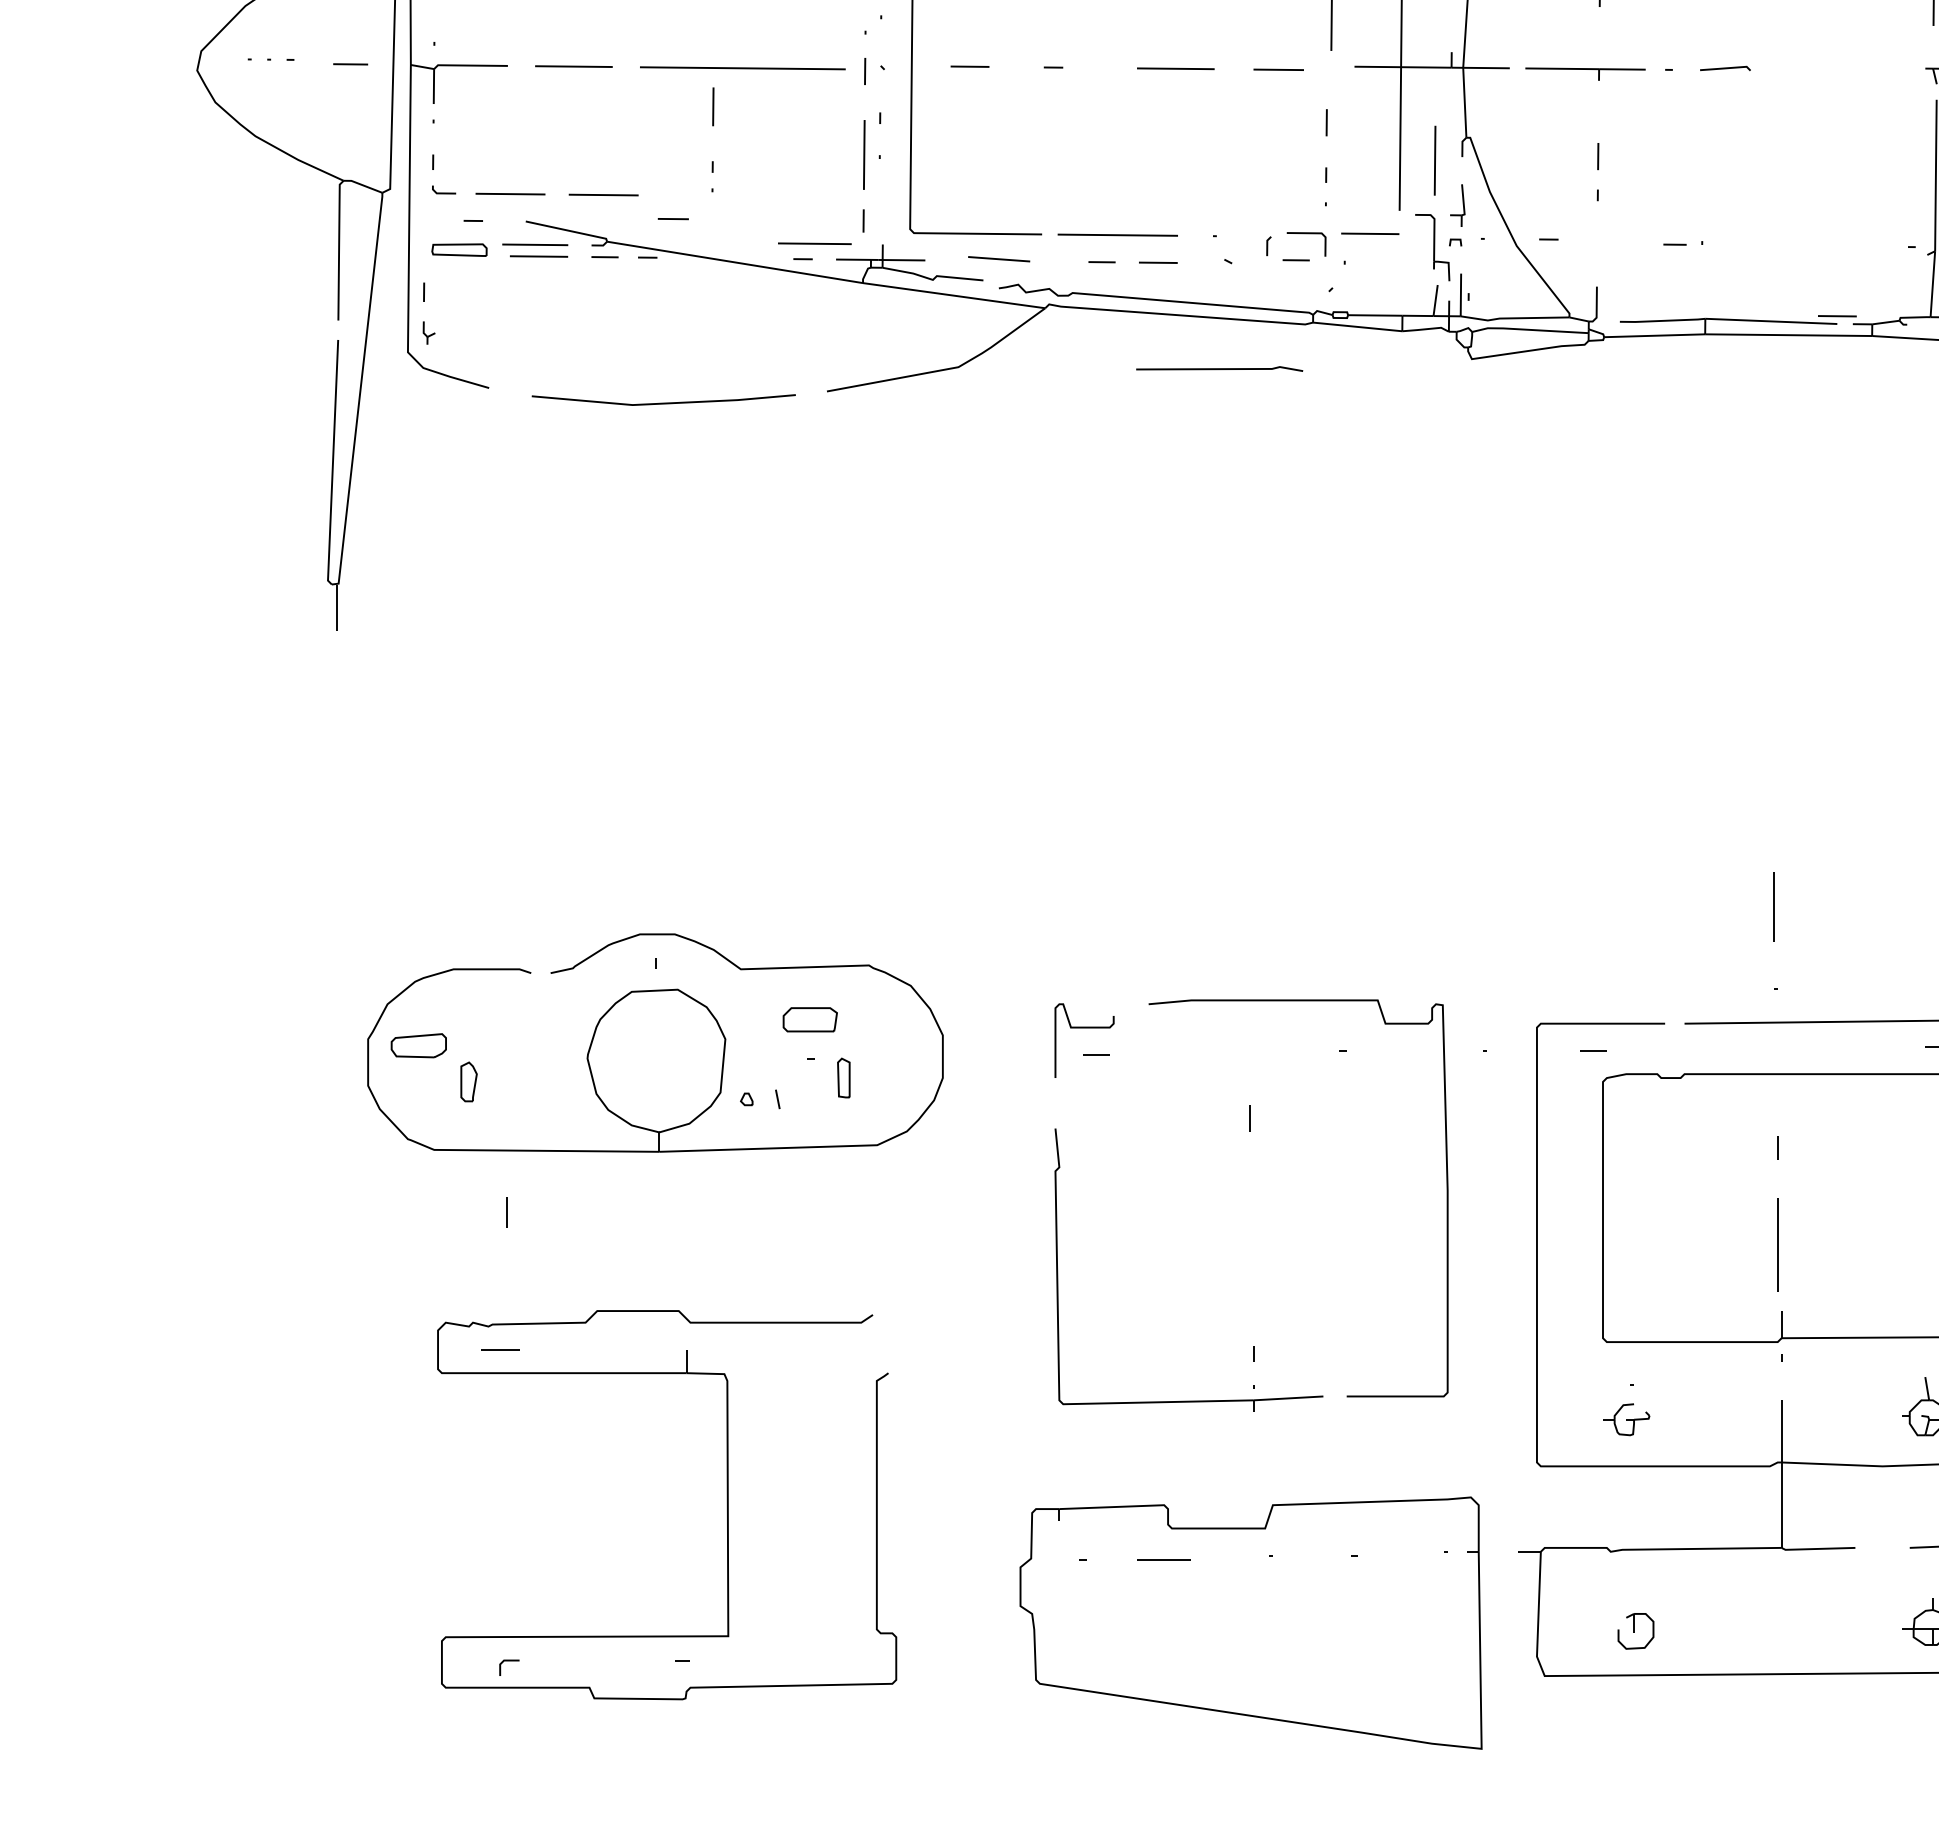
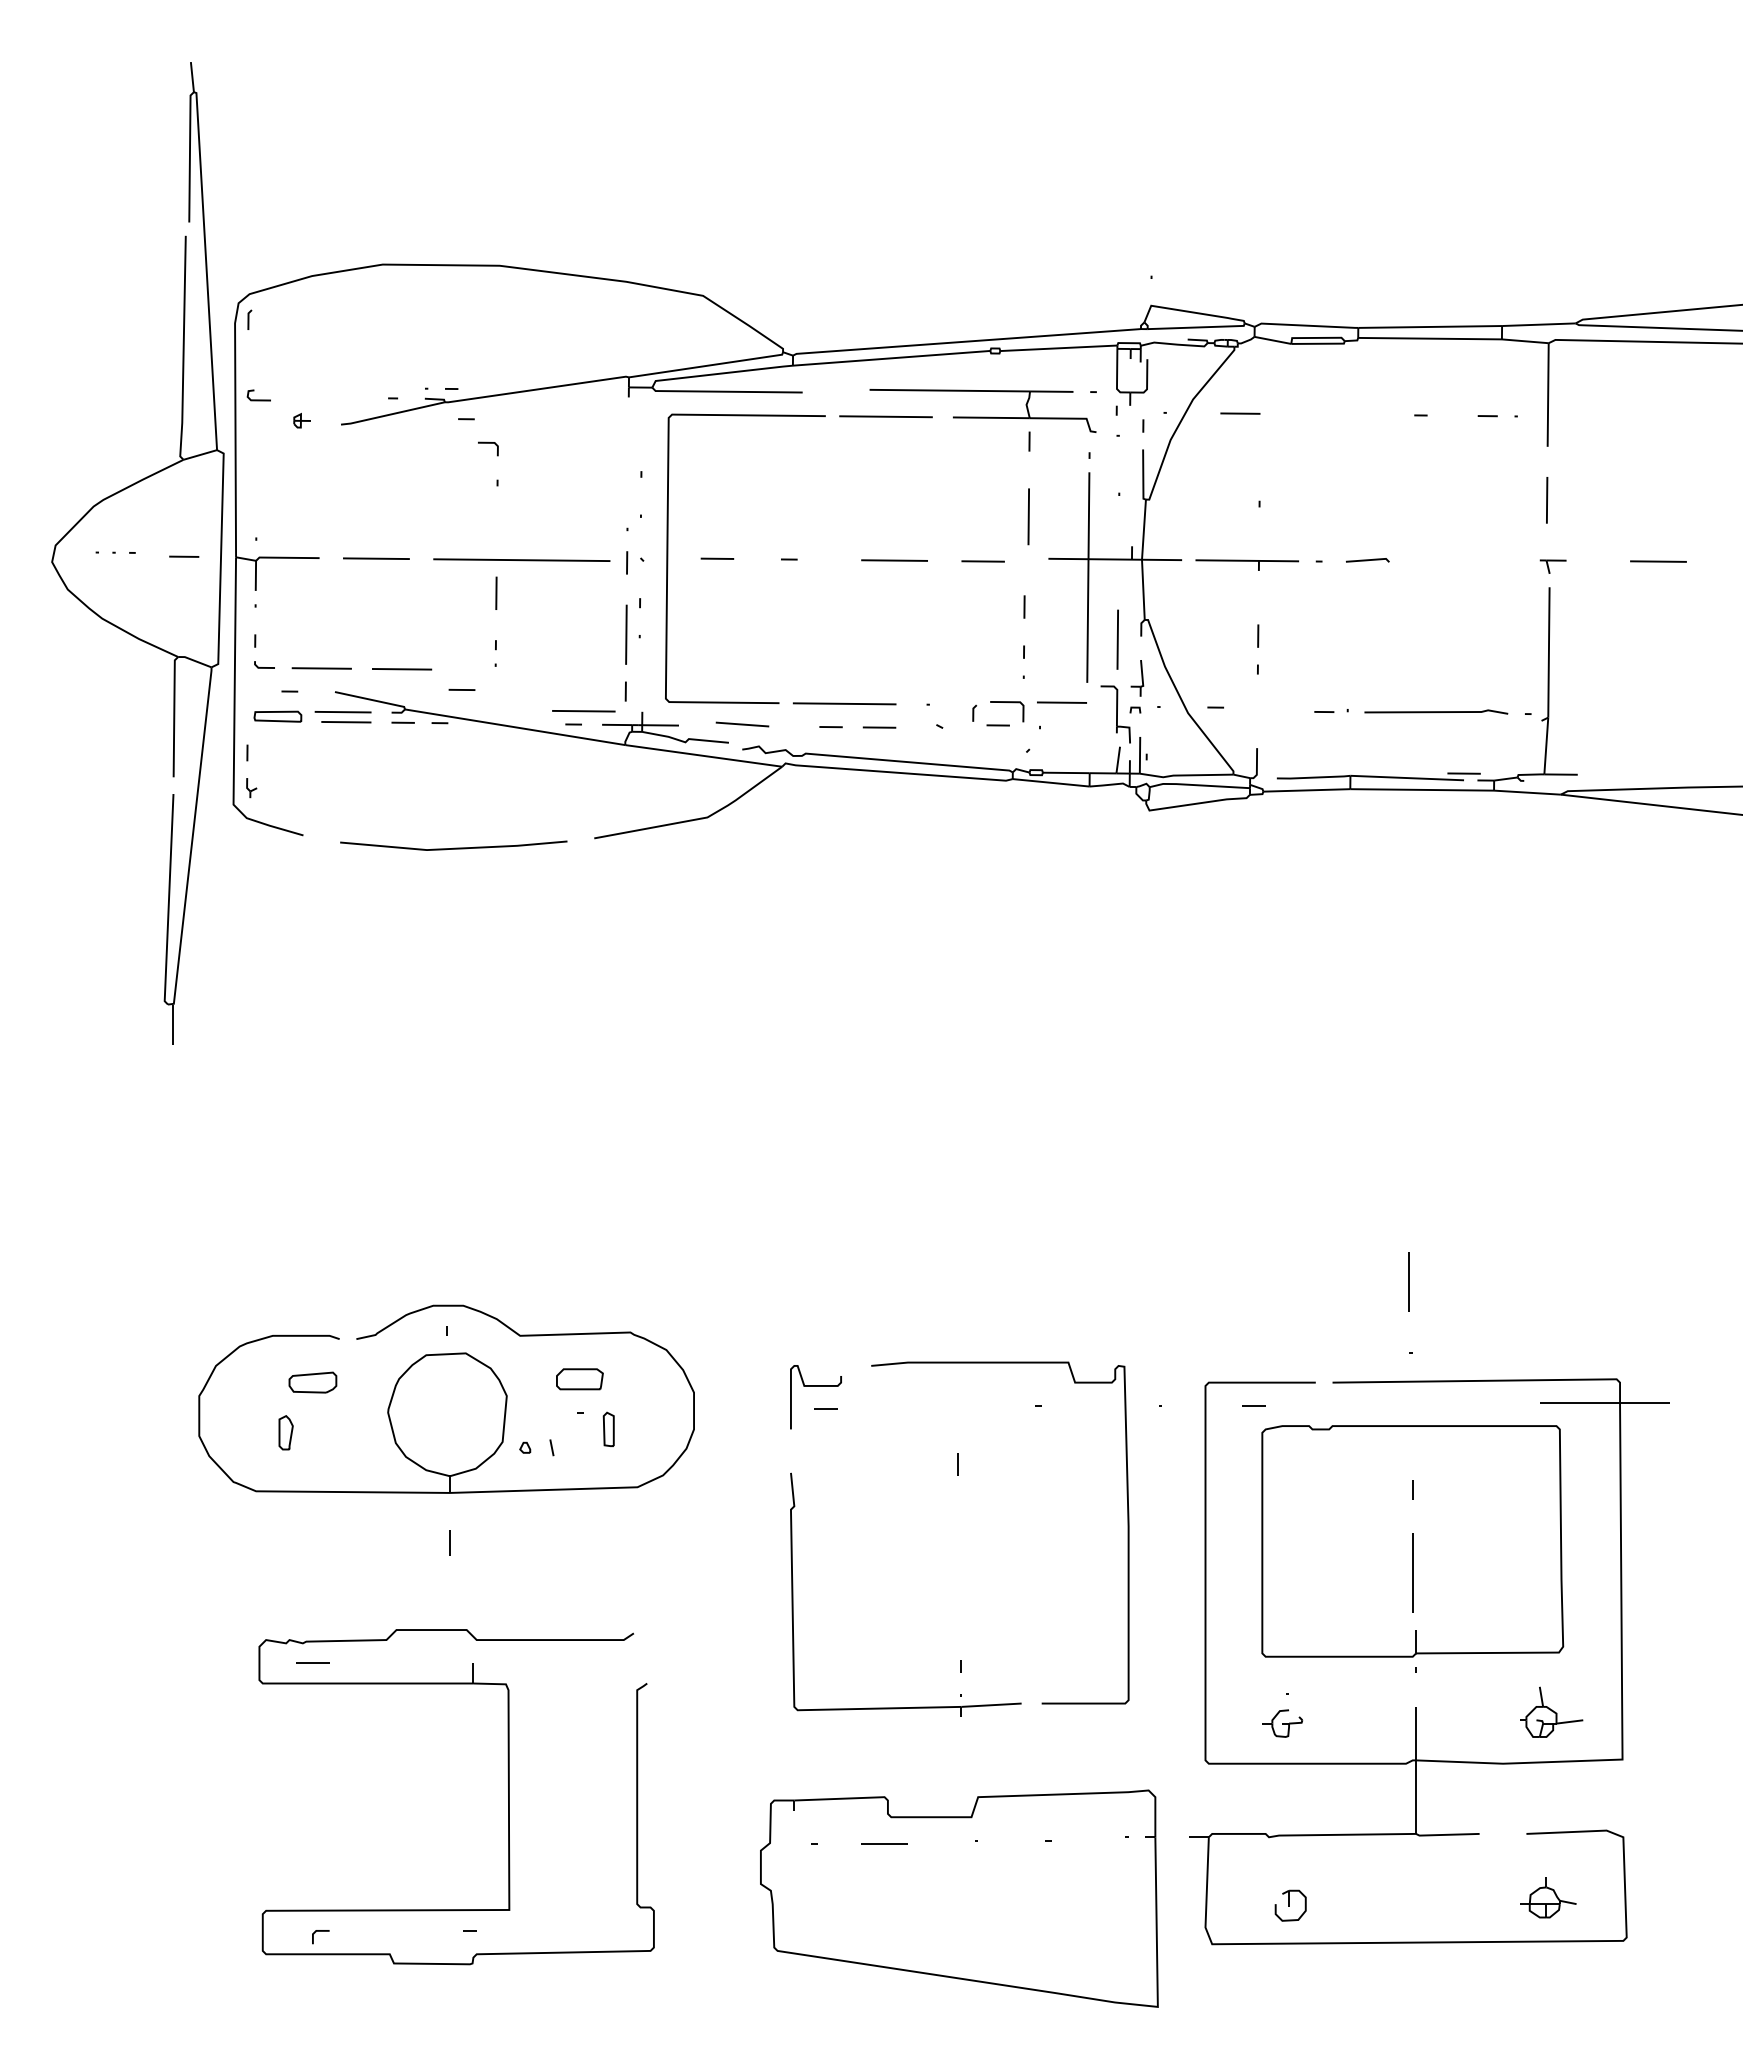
line: (1219, 368) -> (1436, 711), moved
part: (418, 1045) -> (312, 1382), moved
line: (506, 1211) -> (449, 1542), moved

